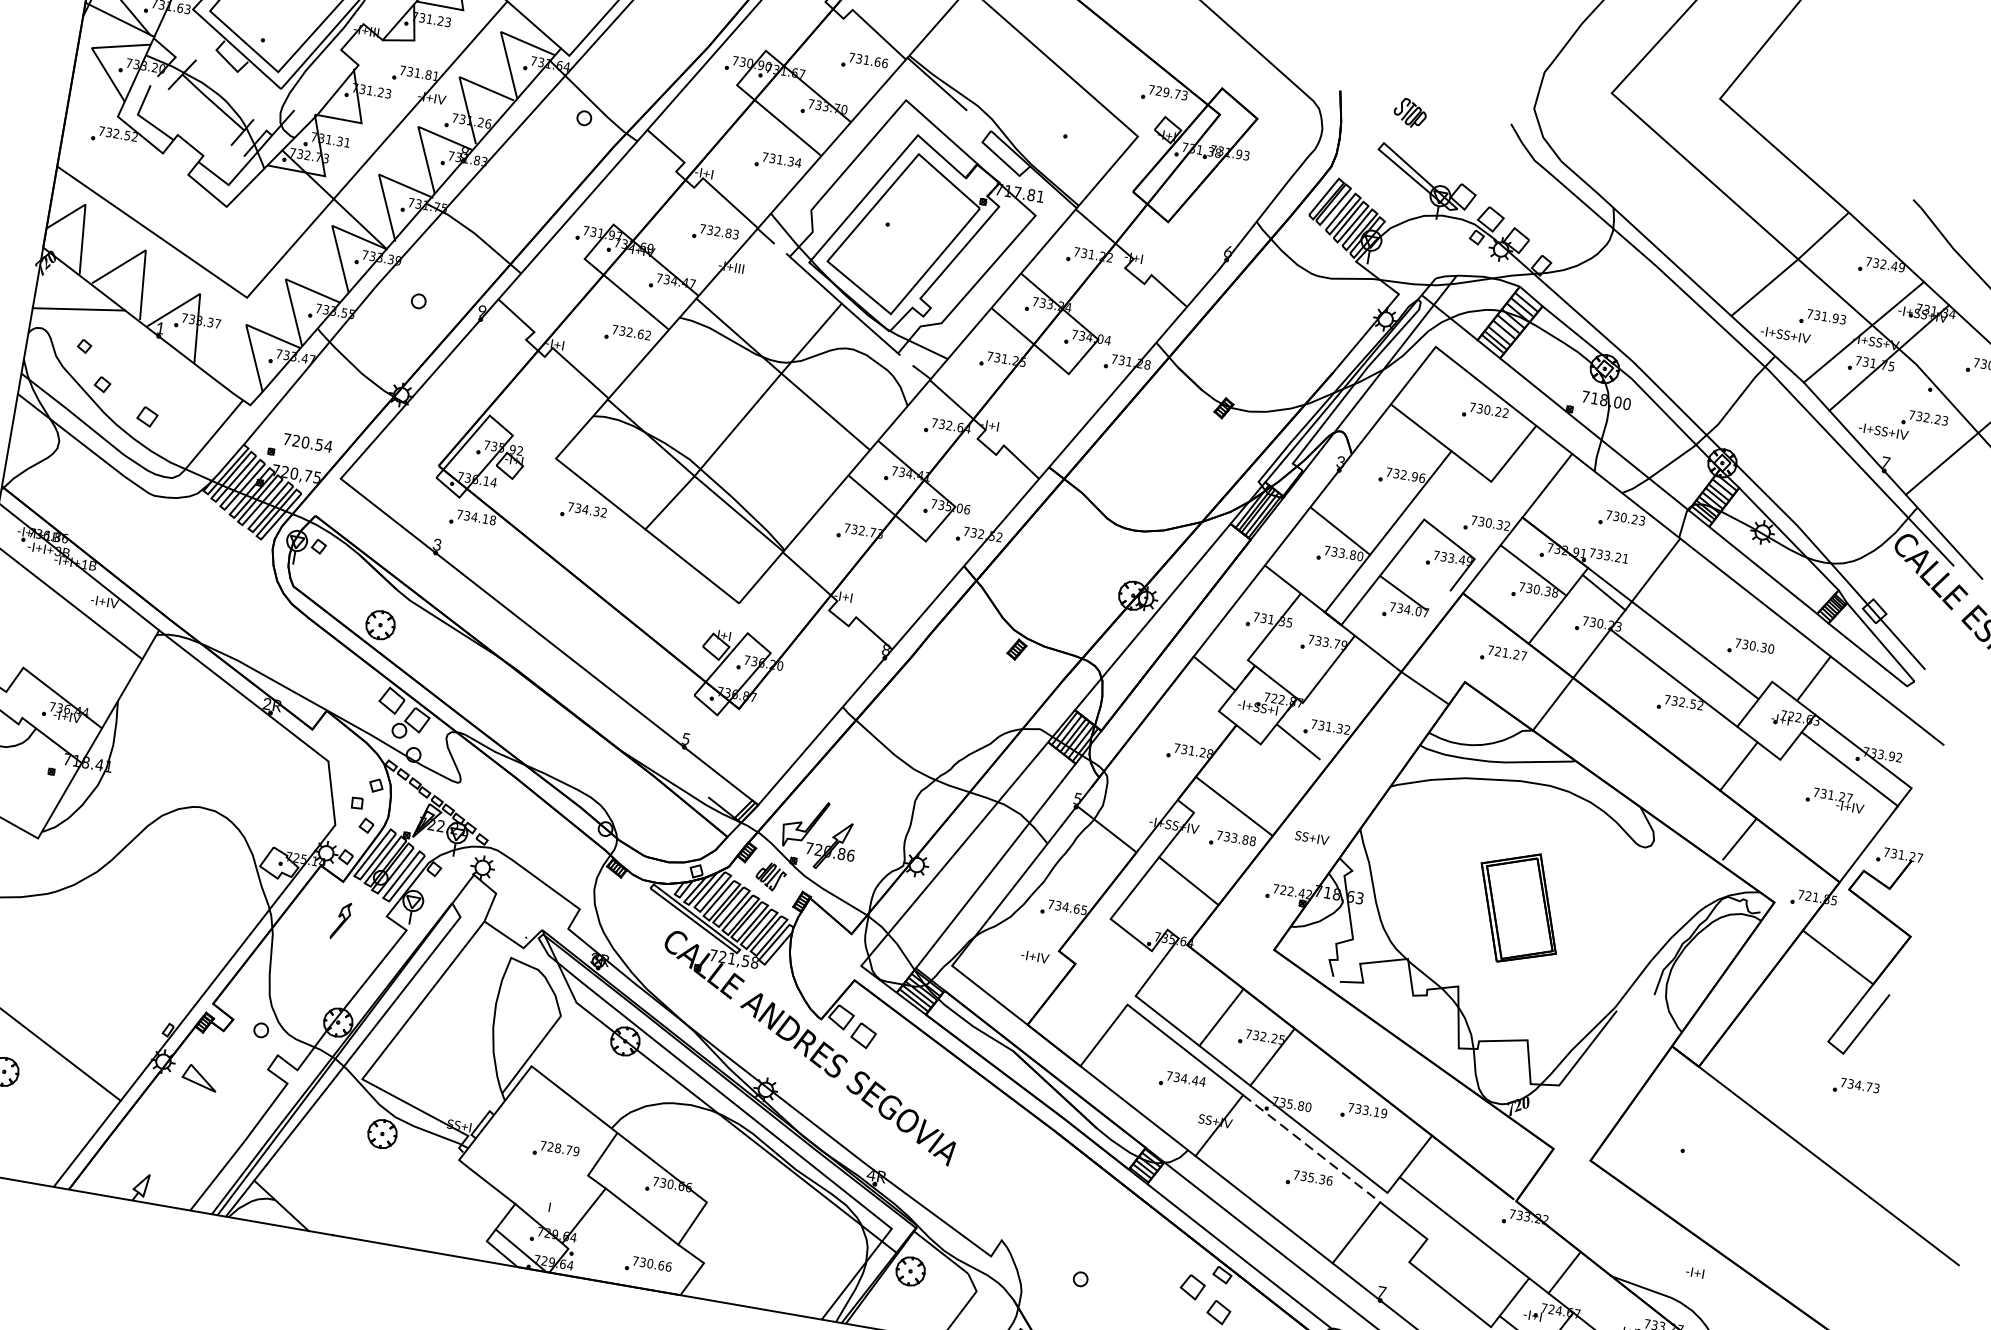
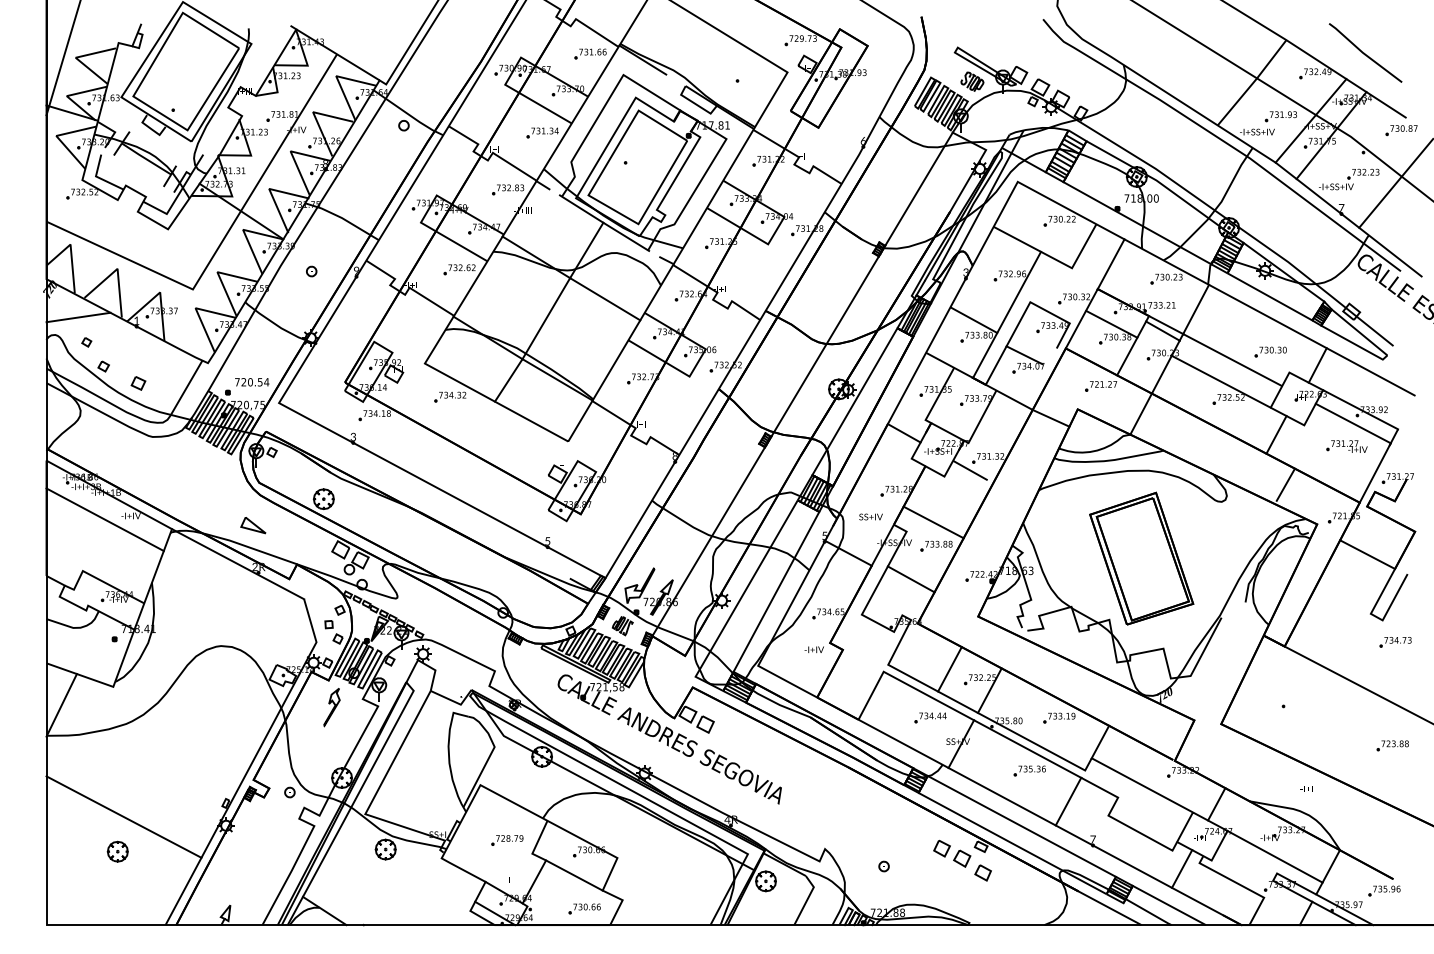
part: (1410, 112) -> (972, 81), moved
line: (1083, 580) -> (802, 384), added
text: (1311, 837) -> (870, 516), moved
part: (1518, 907) -> (1141, 558), size x1.67
part: (340, 920) -> (331, 707), size x1.43
part: (200, 1077) -> (253, 525), moved
line: (1311, 1149) -> (1027, 749), dashed -> solid
part: (1826, 1232) -> (1392, 745), added
part: (1166, 1267) -> (941, 848), added

